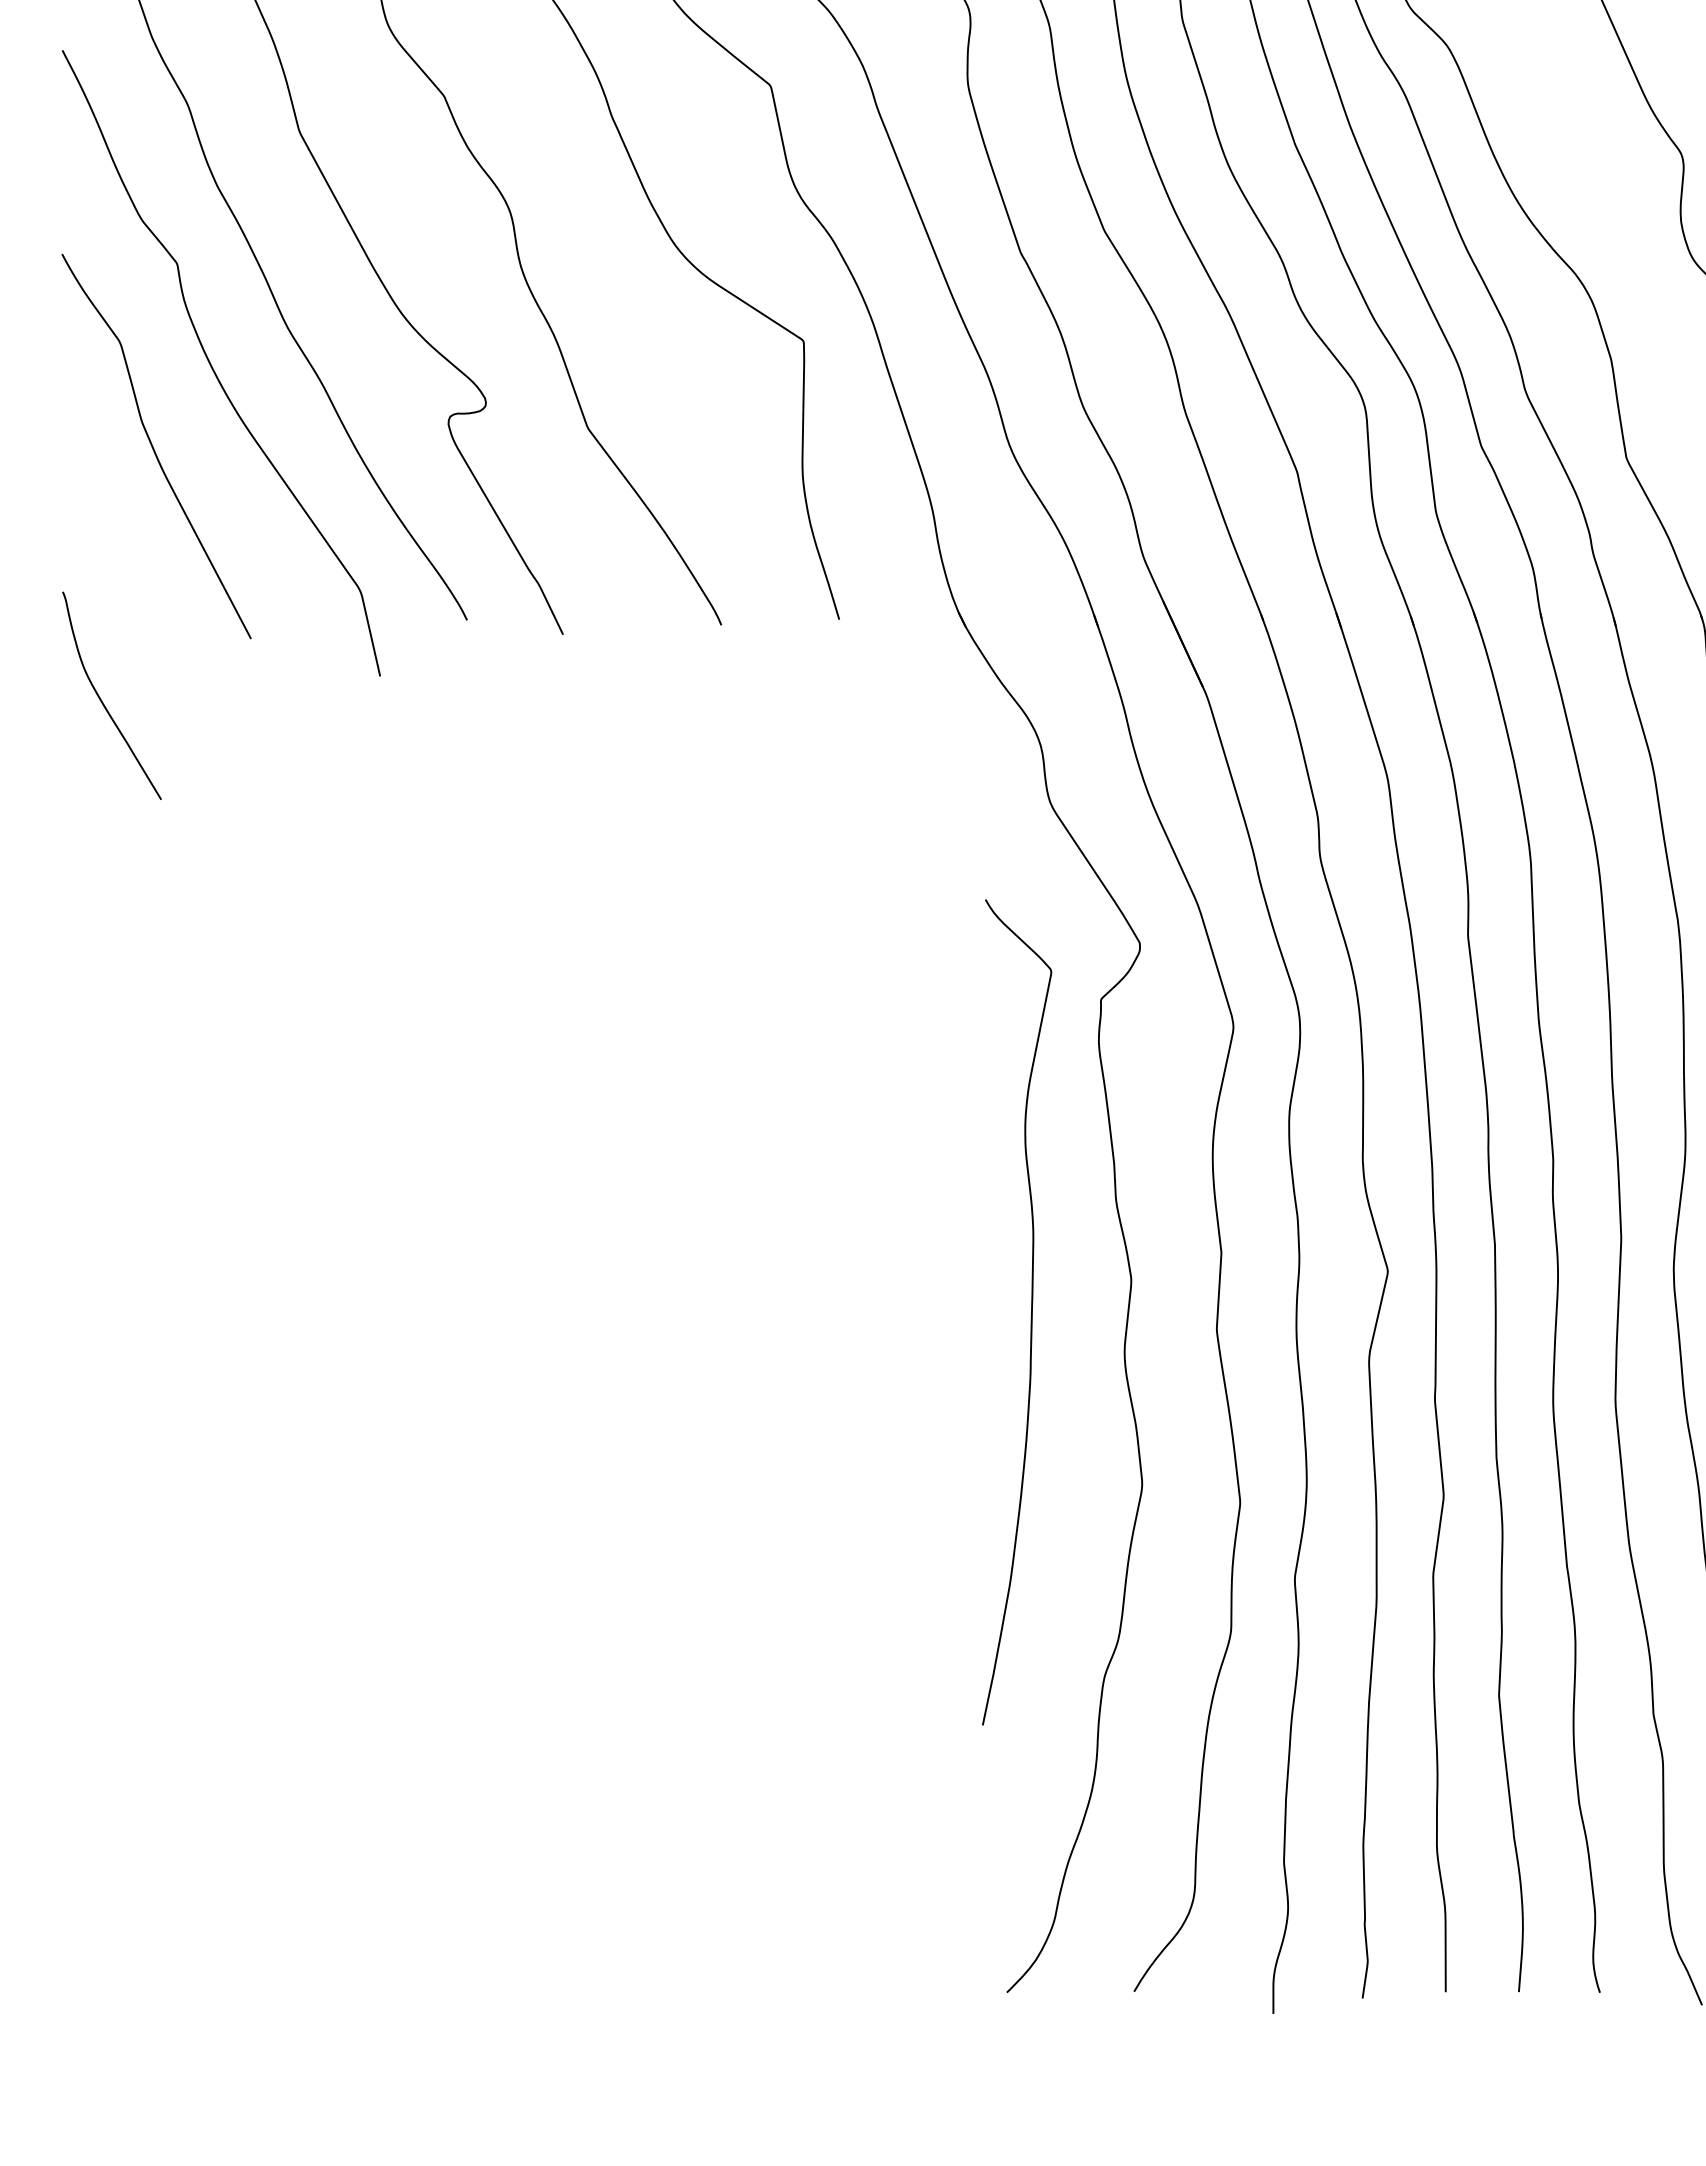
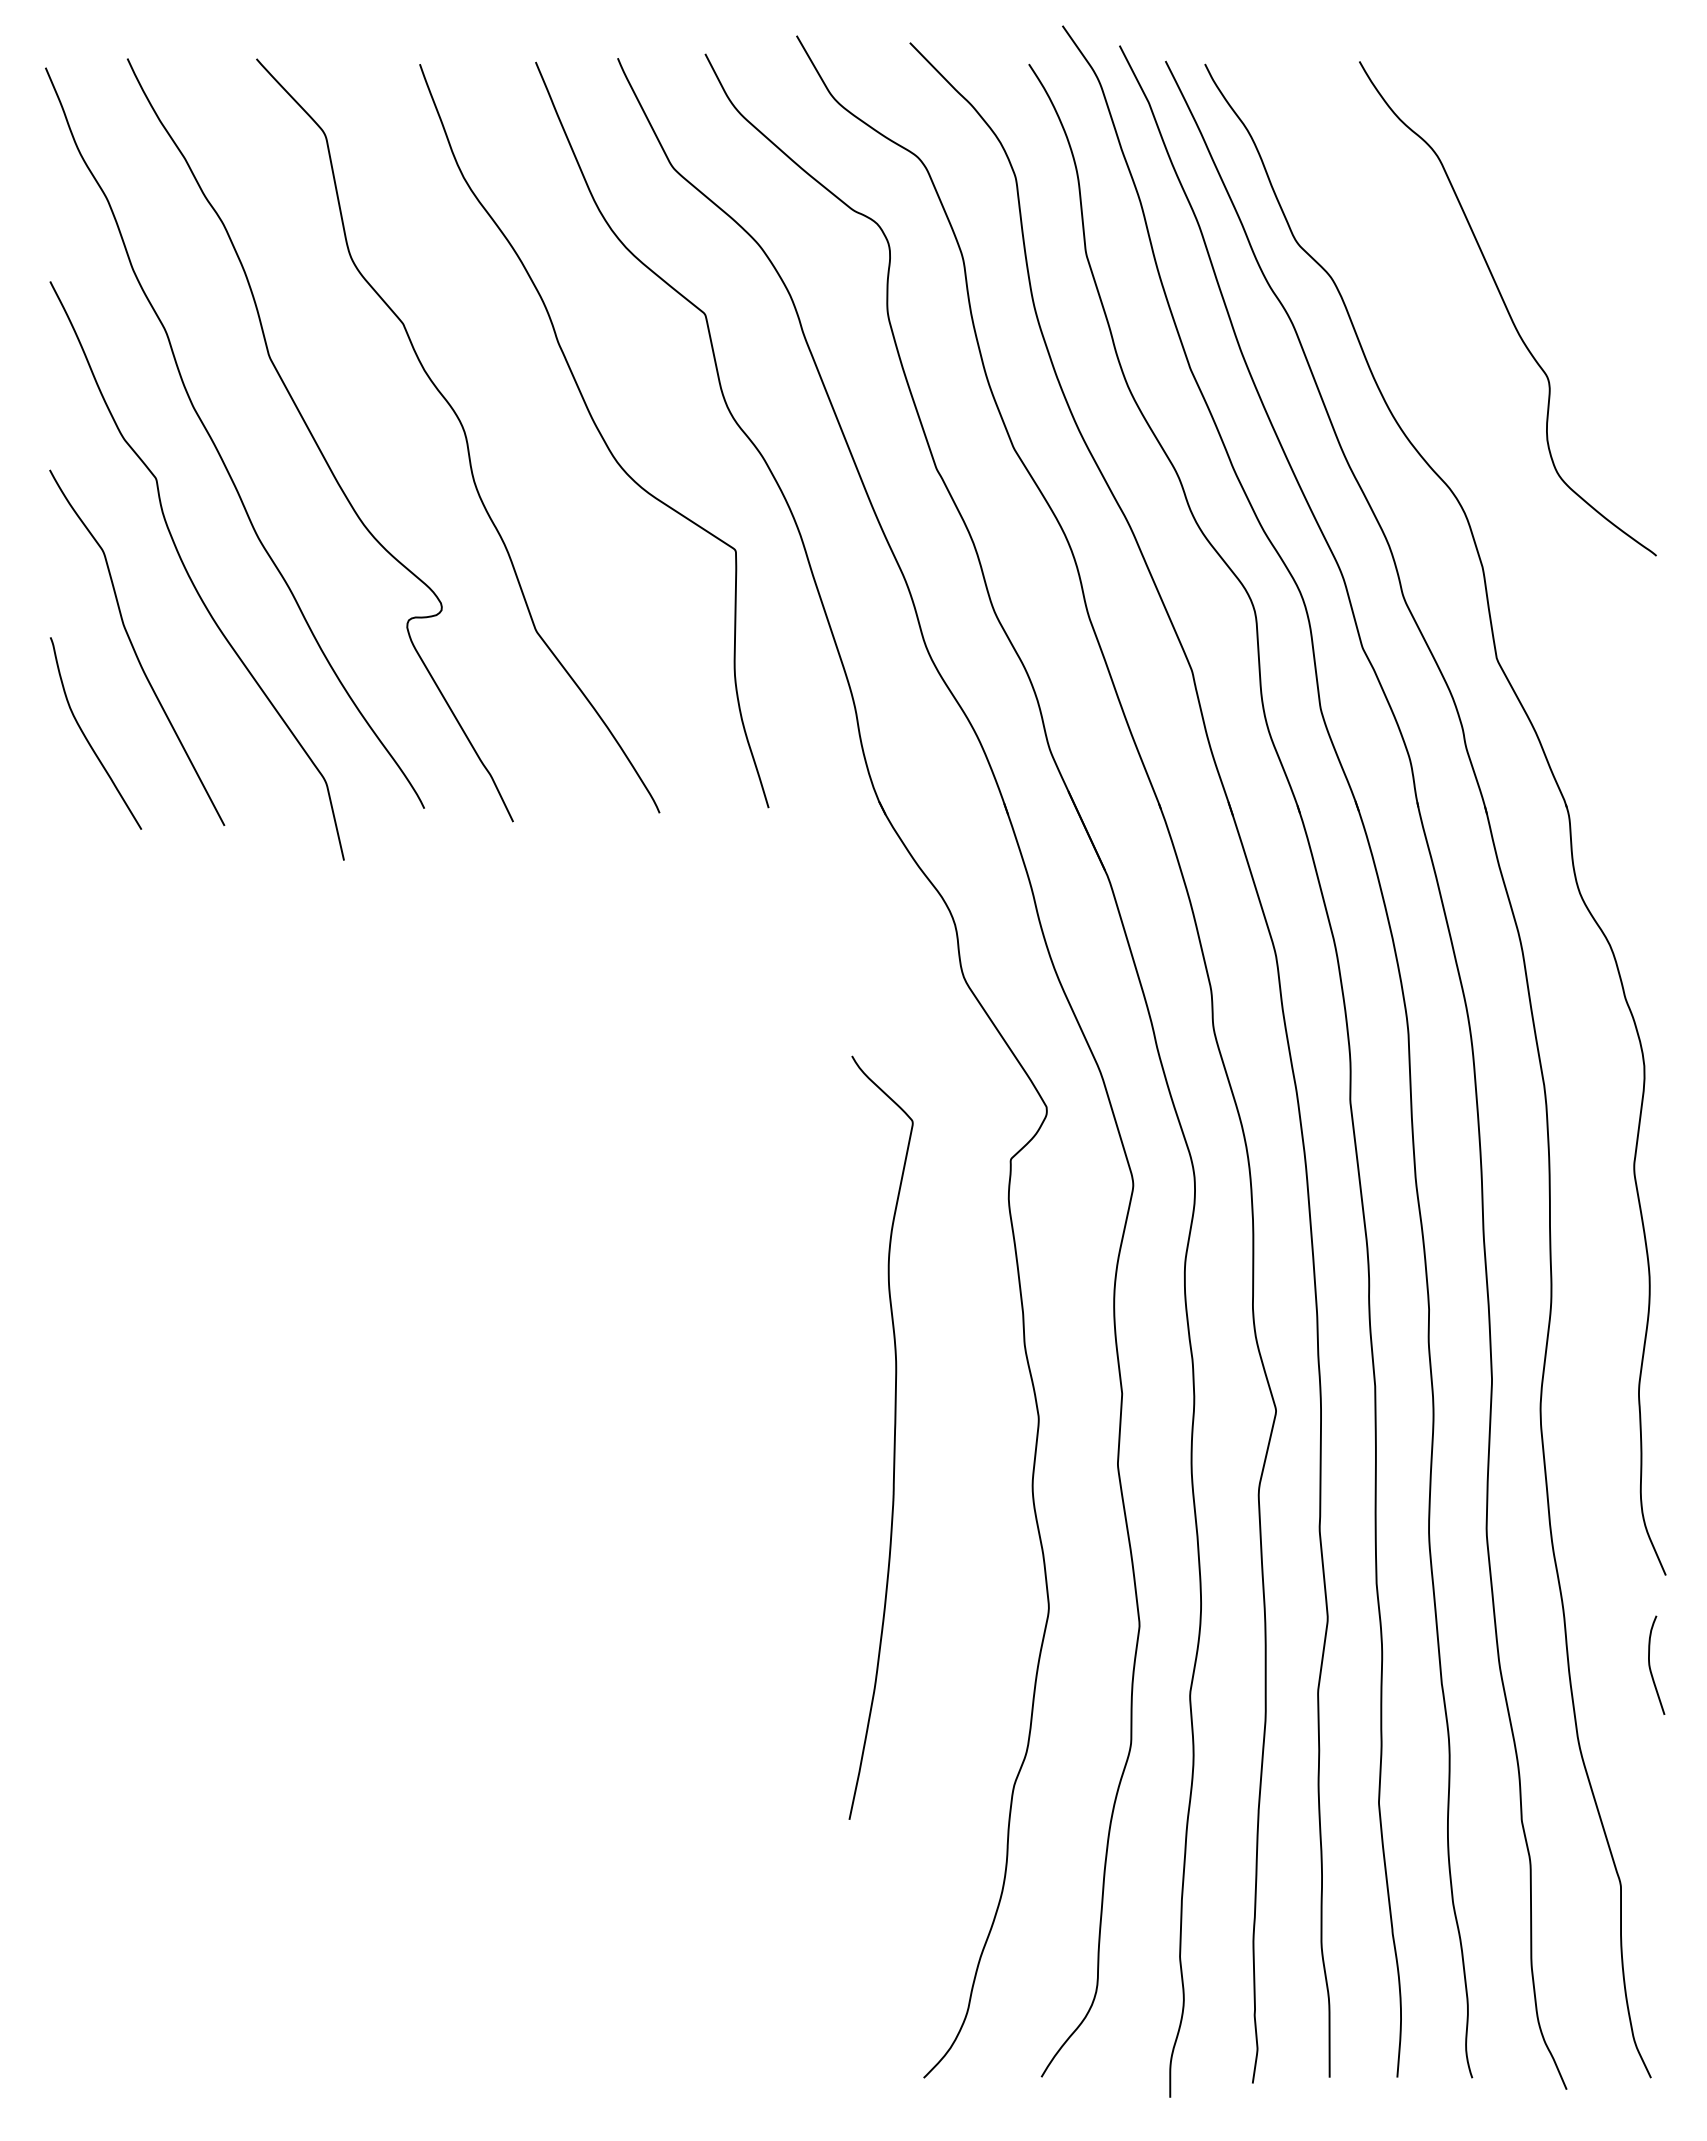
curve: (102, 701) -> (87, 738), moved
curve: (1030, 1316) -> (893, 1441), moved

